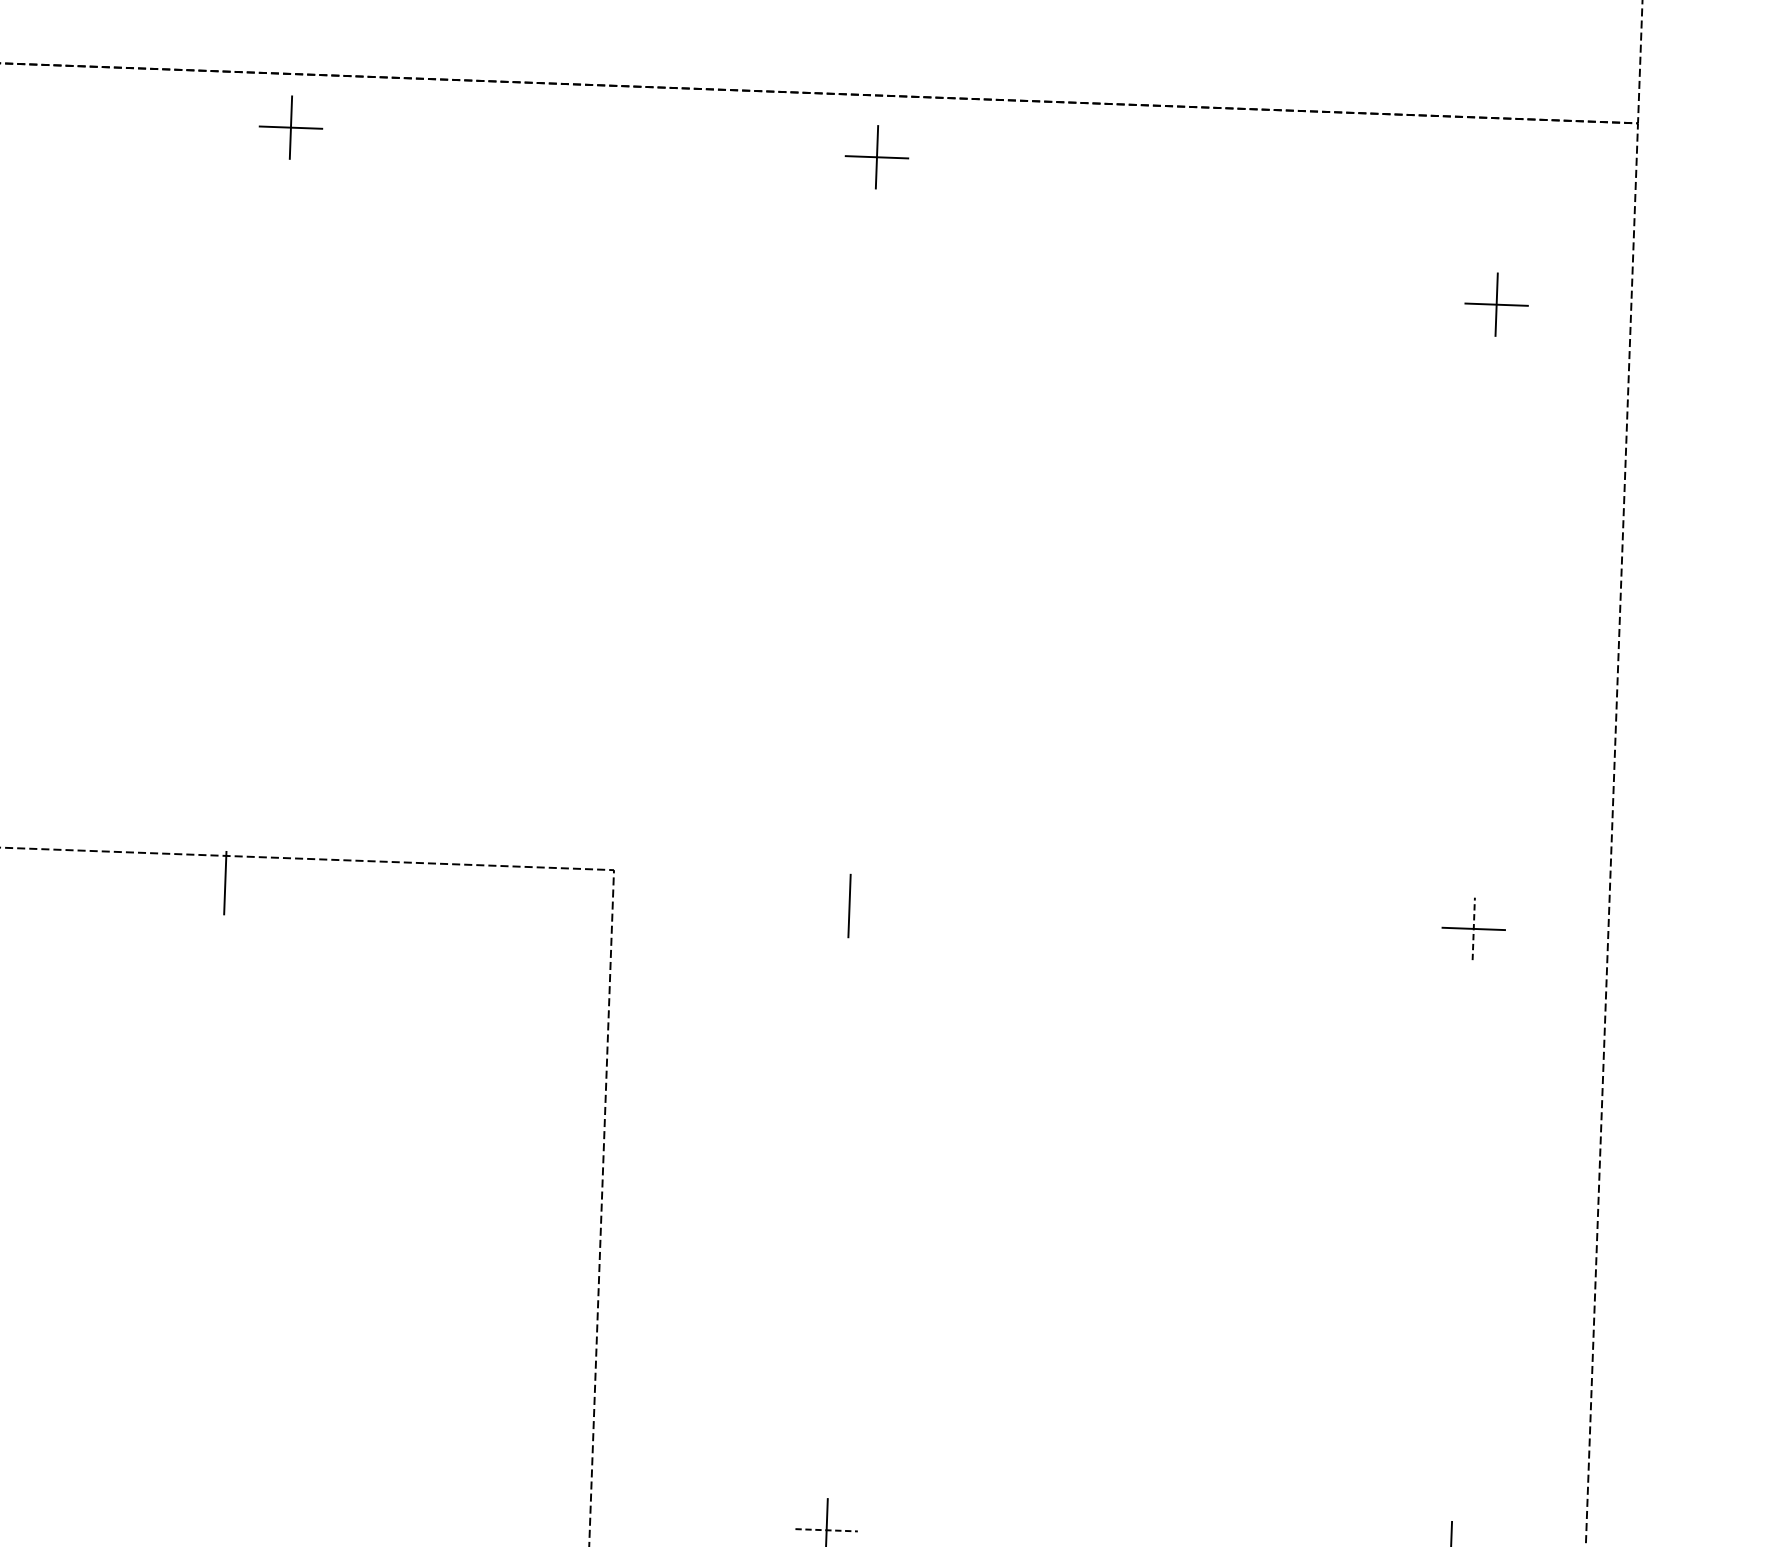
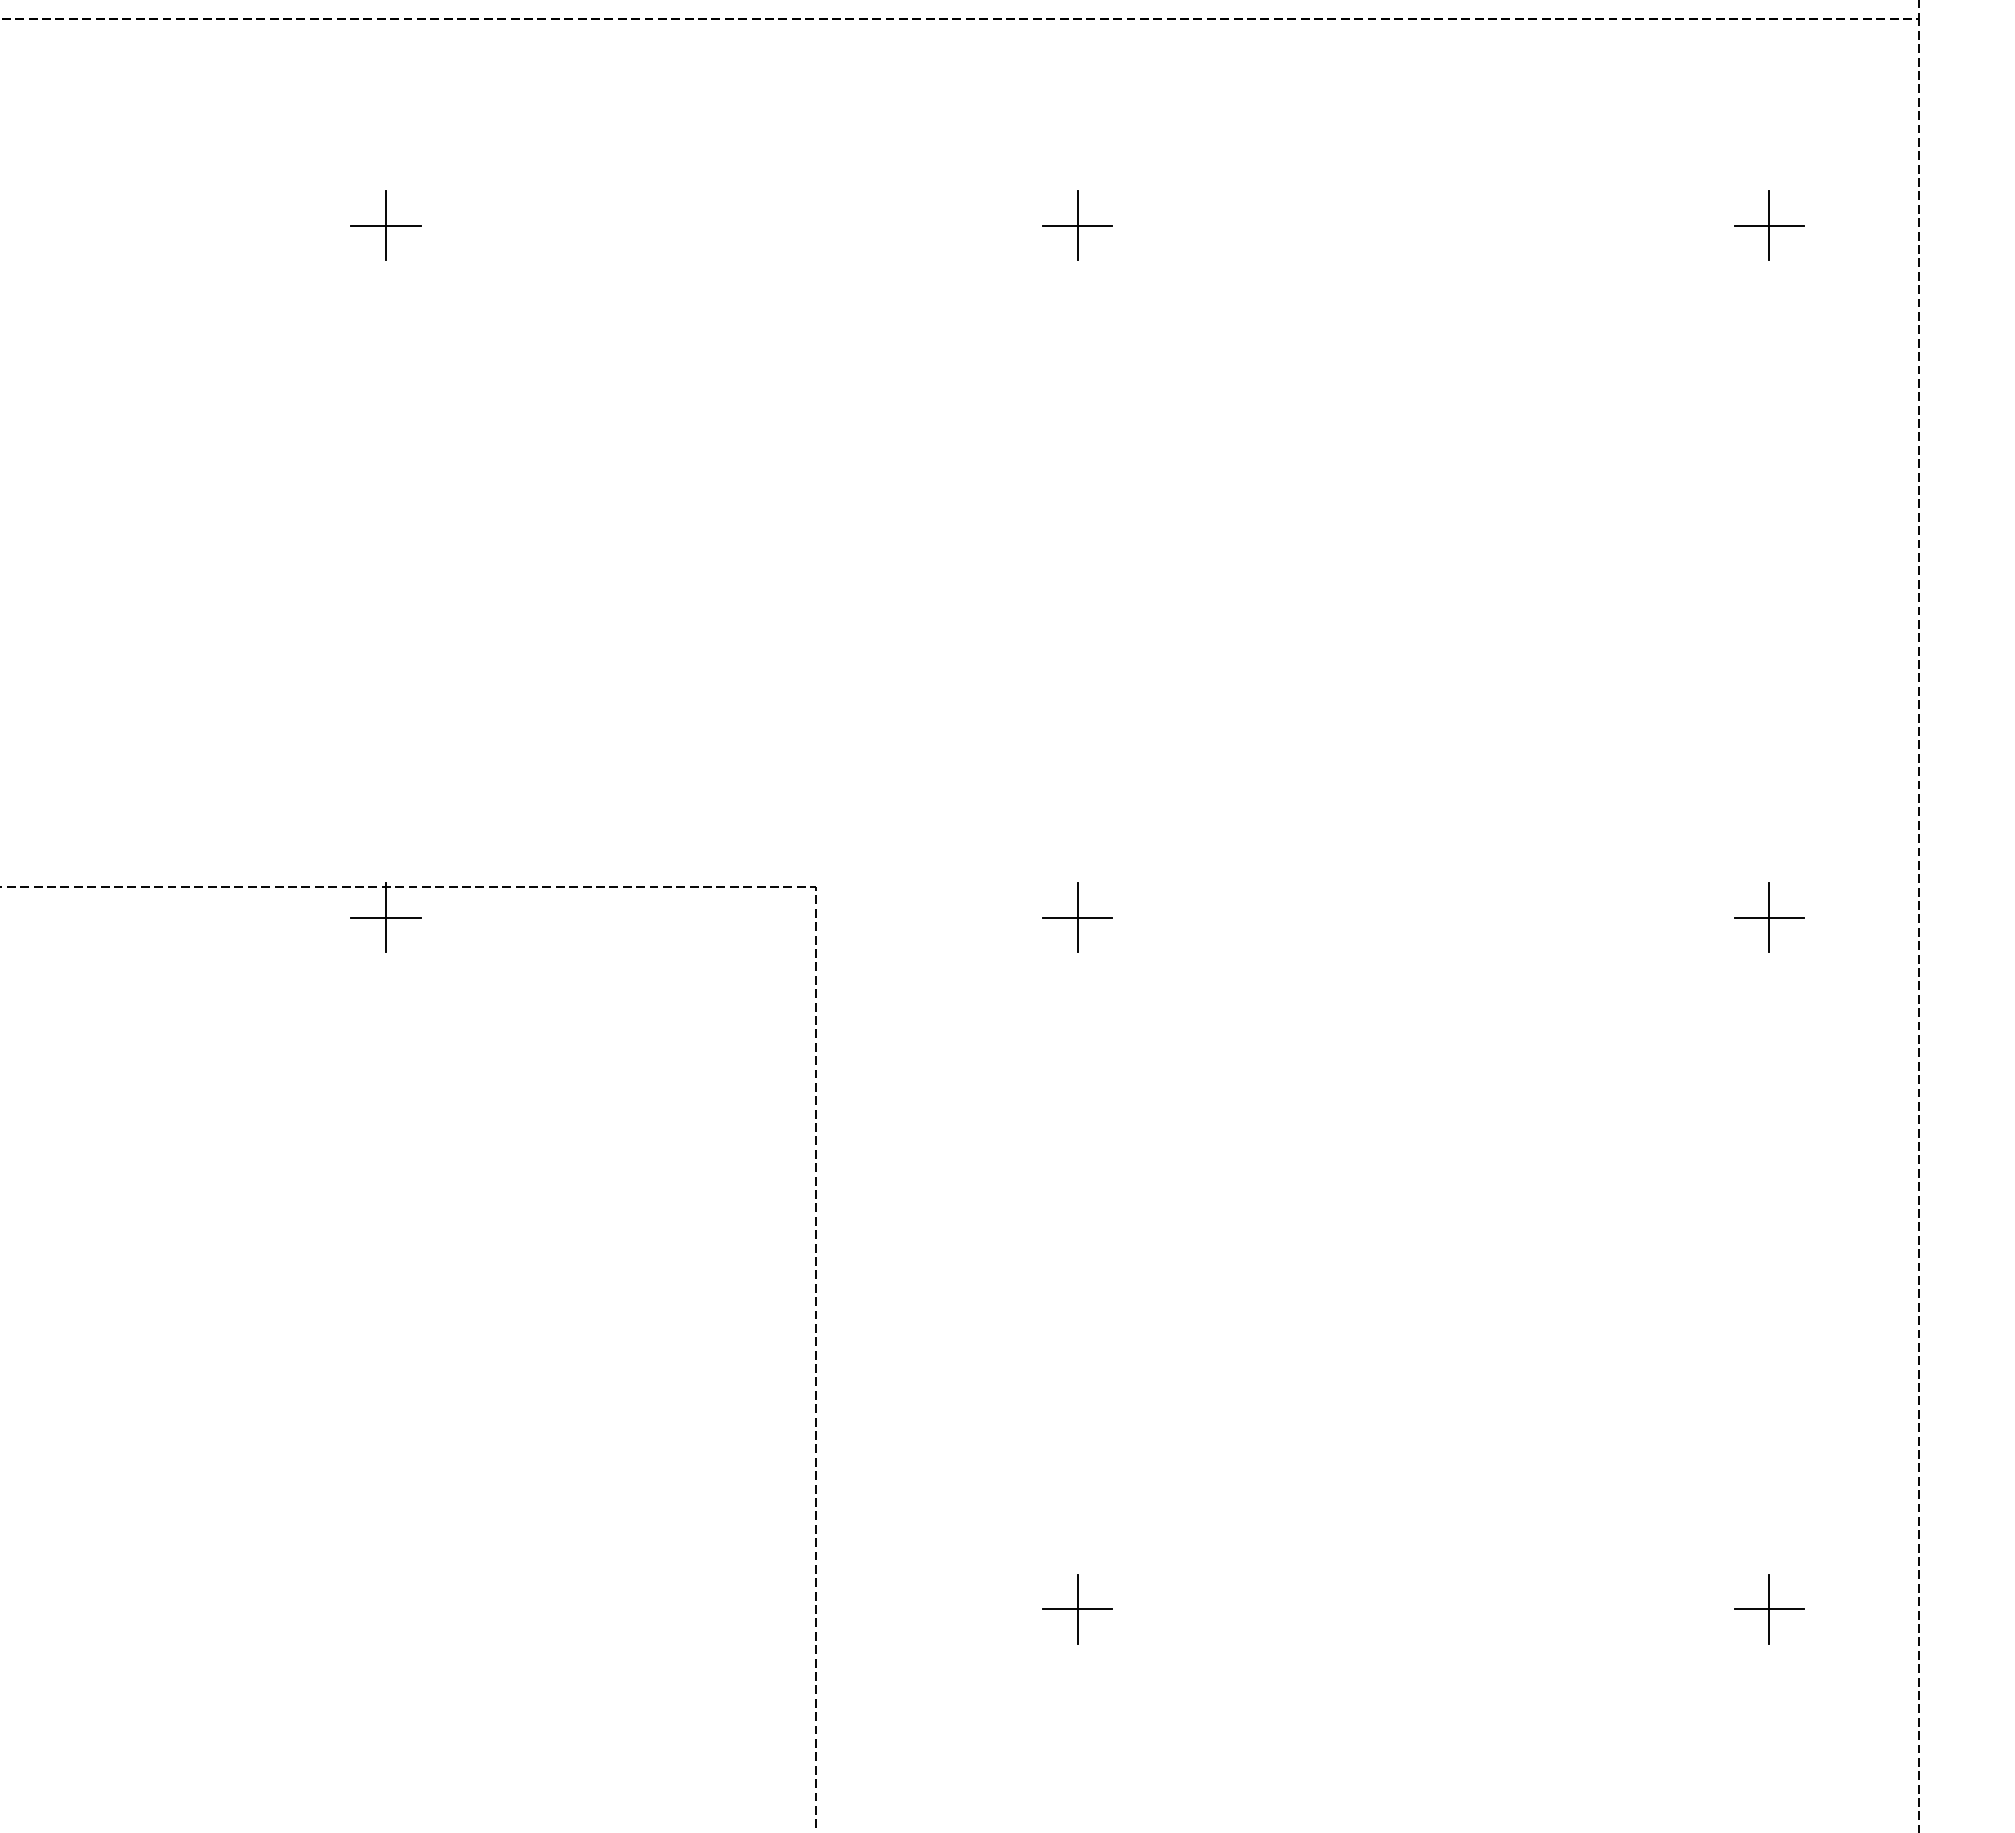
part: (290, 127) -> (385, 225), moved
part: (876, 156) -> (1077, 225), moved
line: (224, 883) -> (385, 917), added
line: (849, 905) -> (1077, 917), added
line: (1473, 928) -> (1769, 917), dashed -> solid
line: (826, 1530) -> (1077, 1609), dashed -> solid

